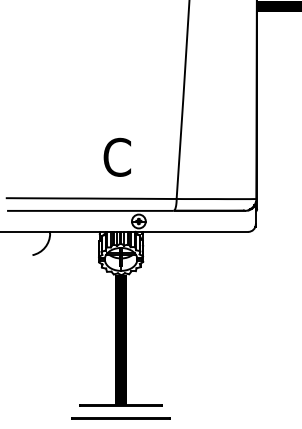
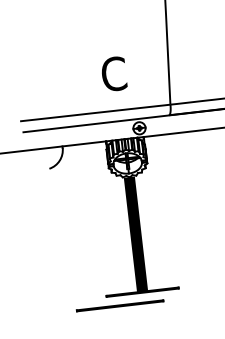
line: (120, 418) -> (119, 306), moved

